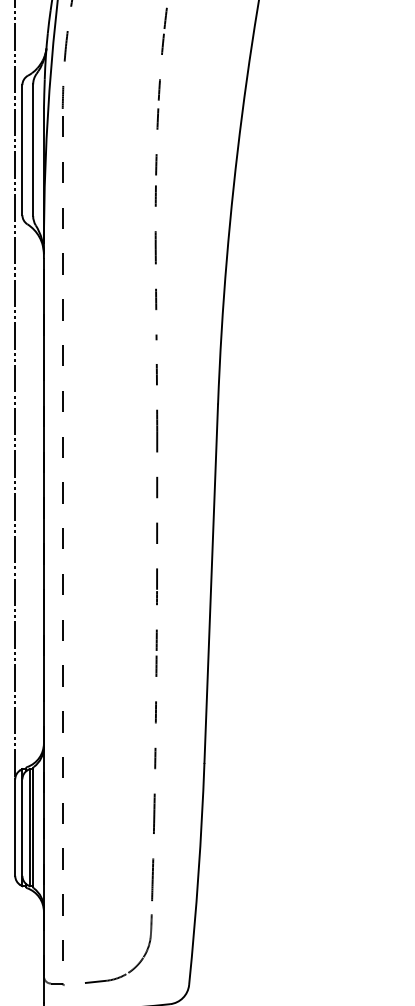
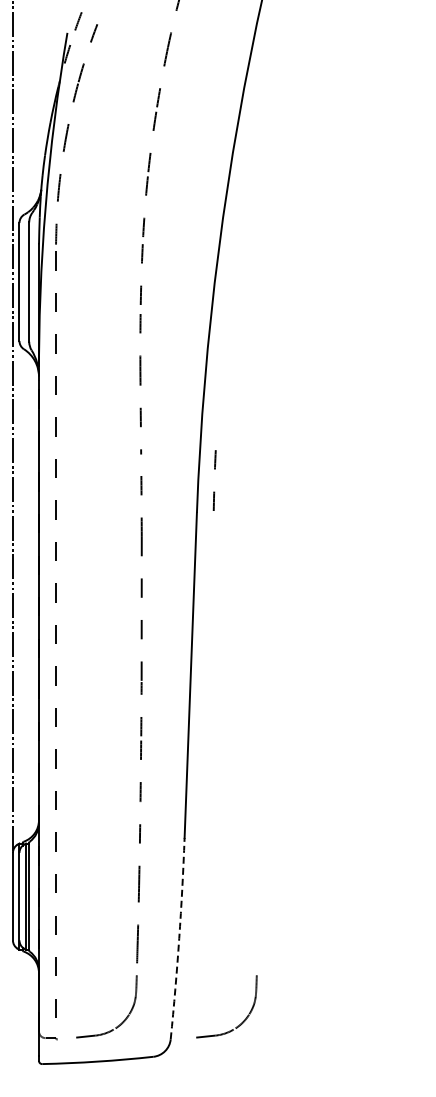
arc: (237, 356) -> (214, 469), added
arc: (198, 873) -> (179, 938), solid -> dashed
part: (268, 965) -> (242, 1021), added

